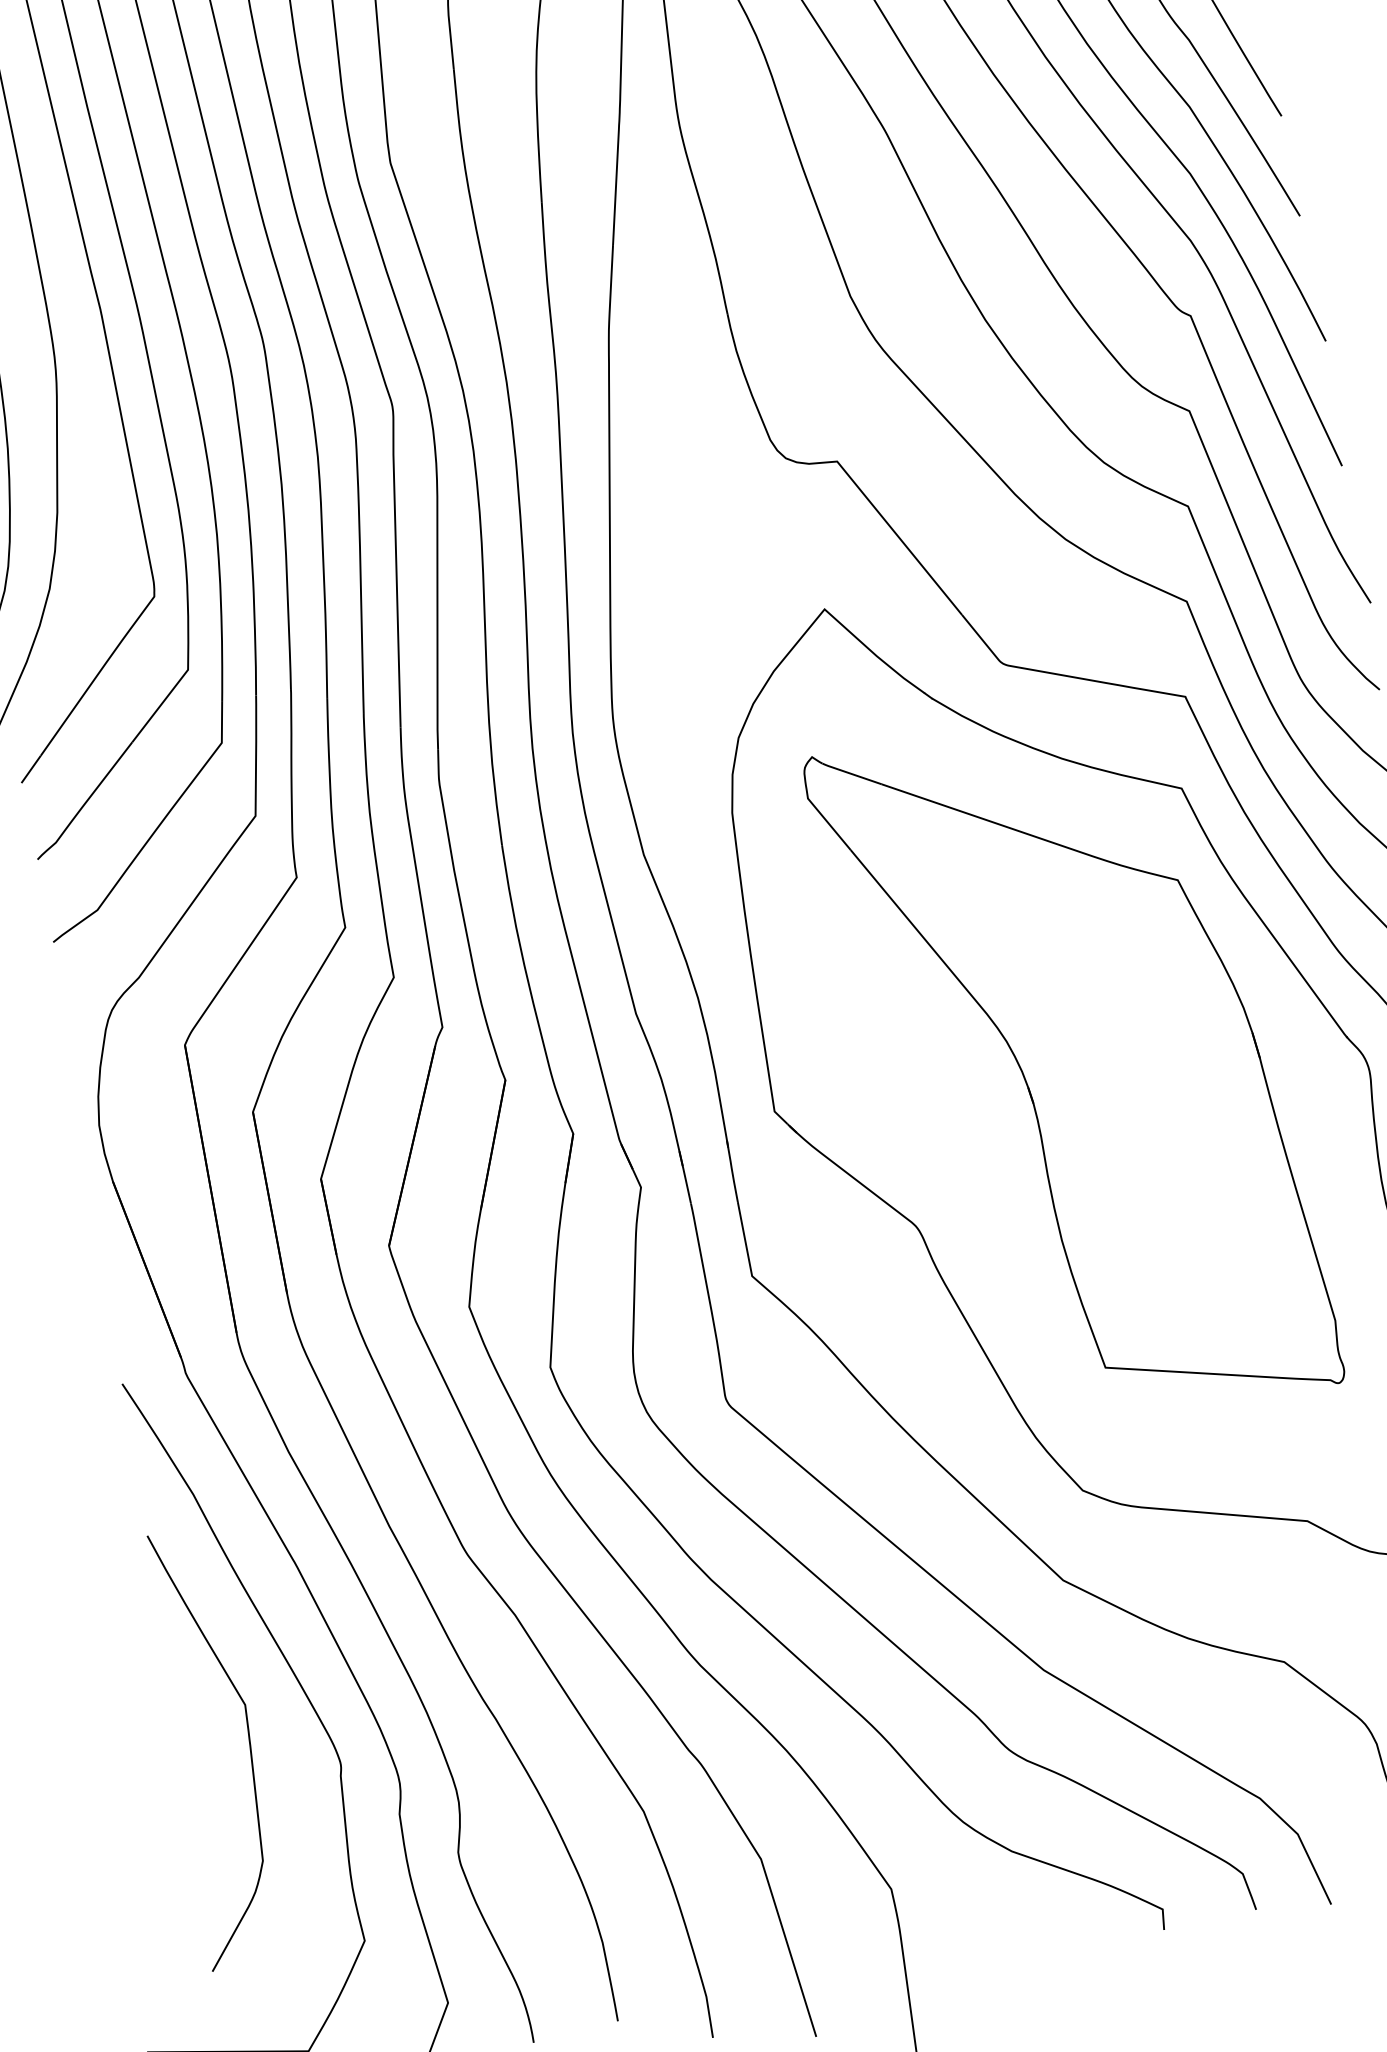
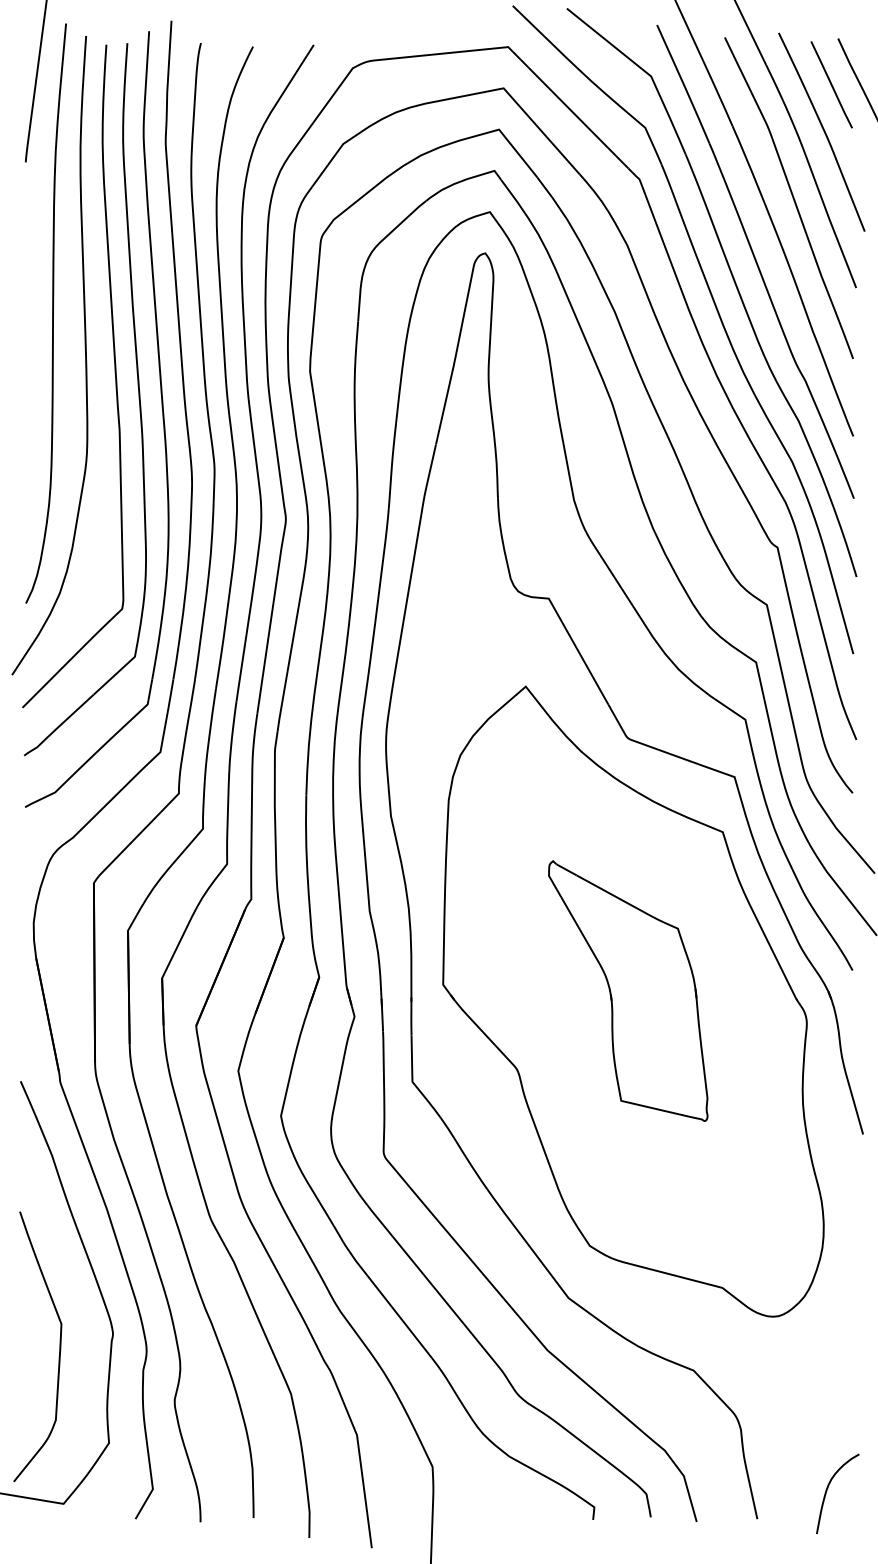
part: (1074, 1069) -> (628, 990), size x0.6
curve: (248, 1741) -> (59, 1346), moved

